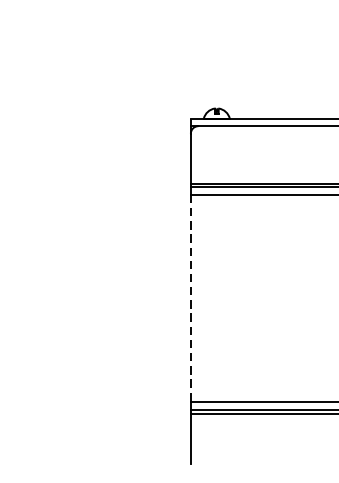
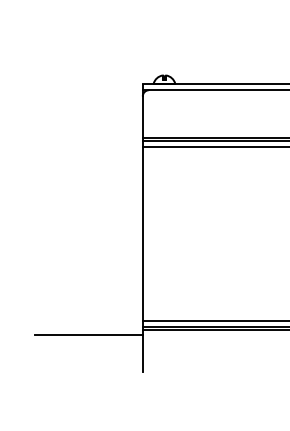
line: (190, 299) -> (142, 234), dashed -> solid
line: (125, 418) -> (88, 334), added

